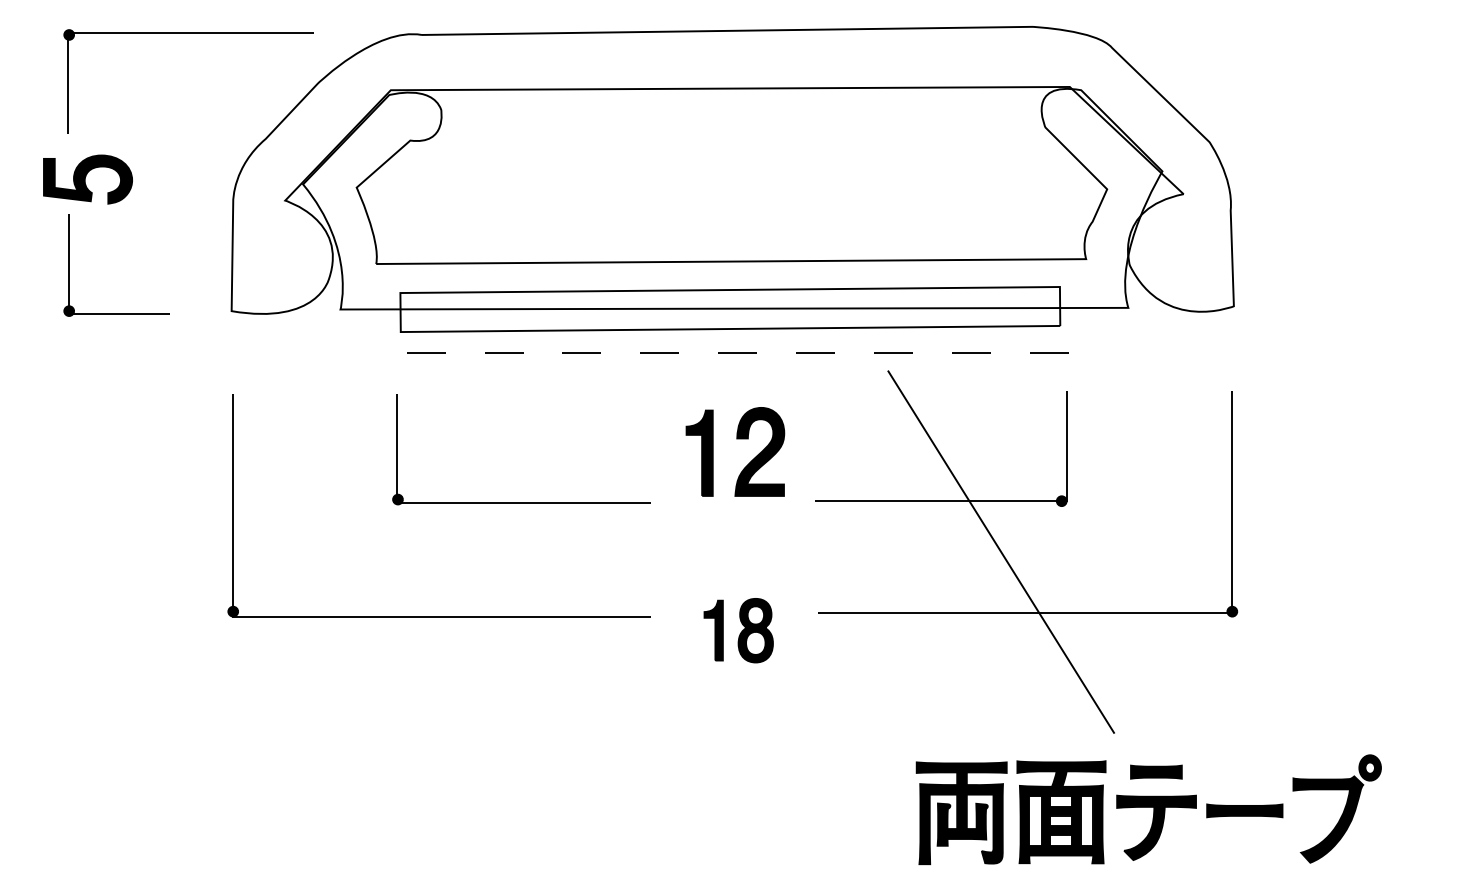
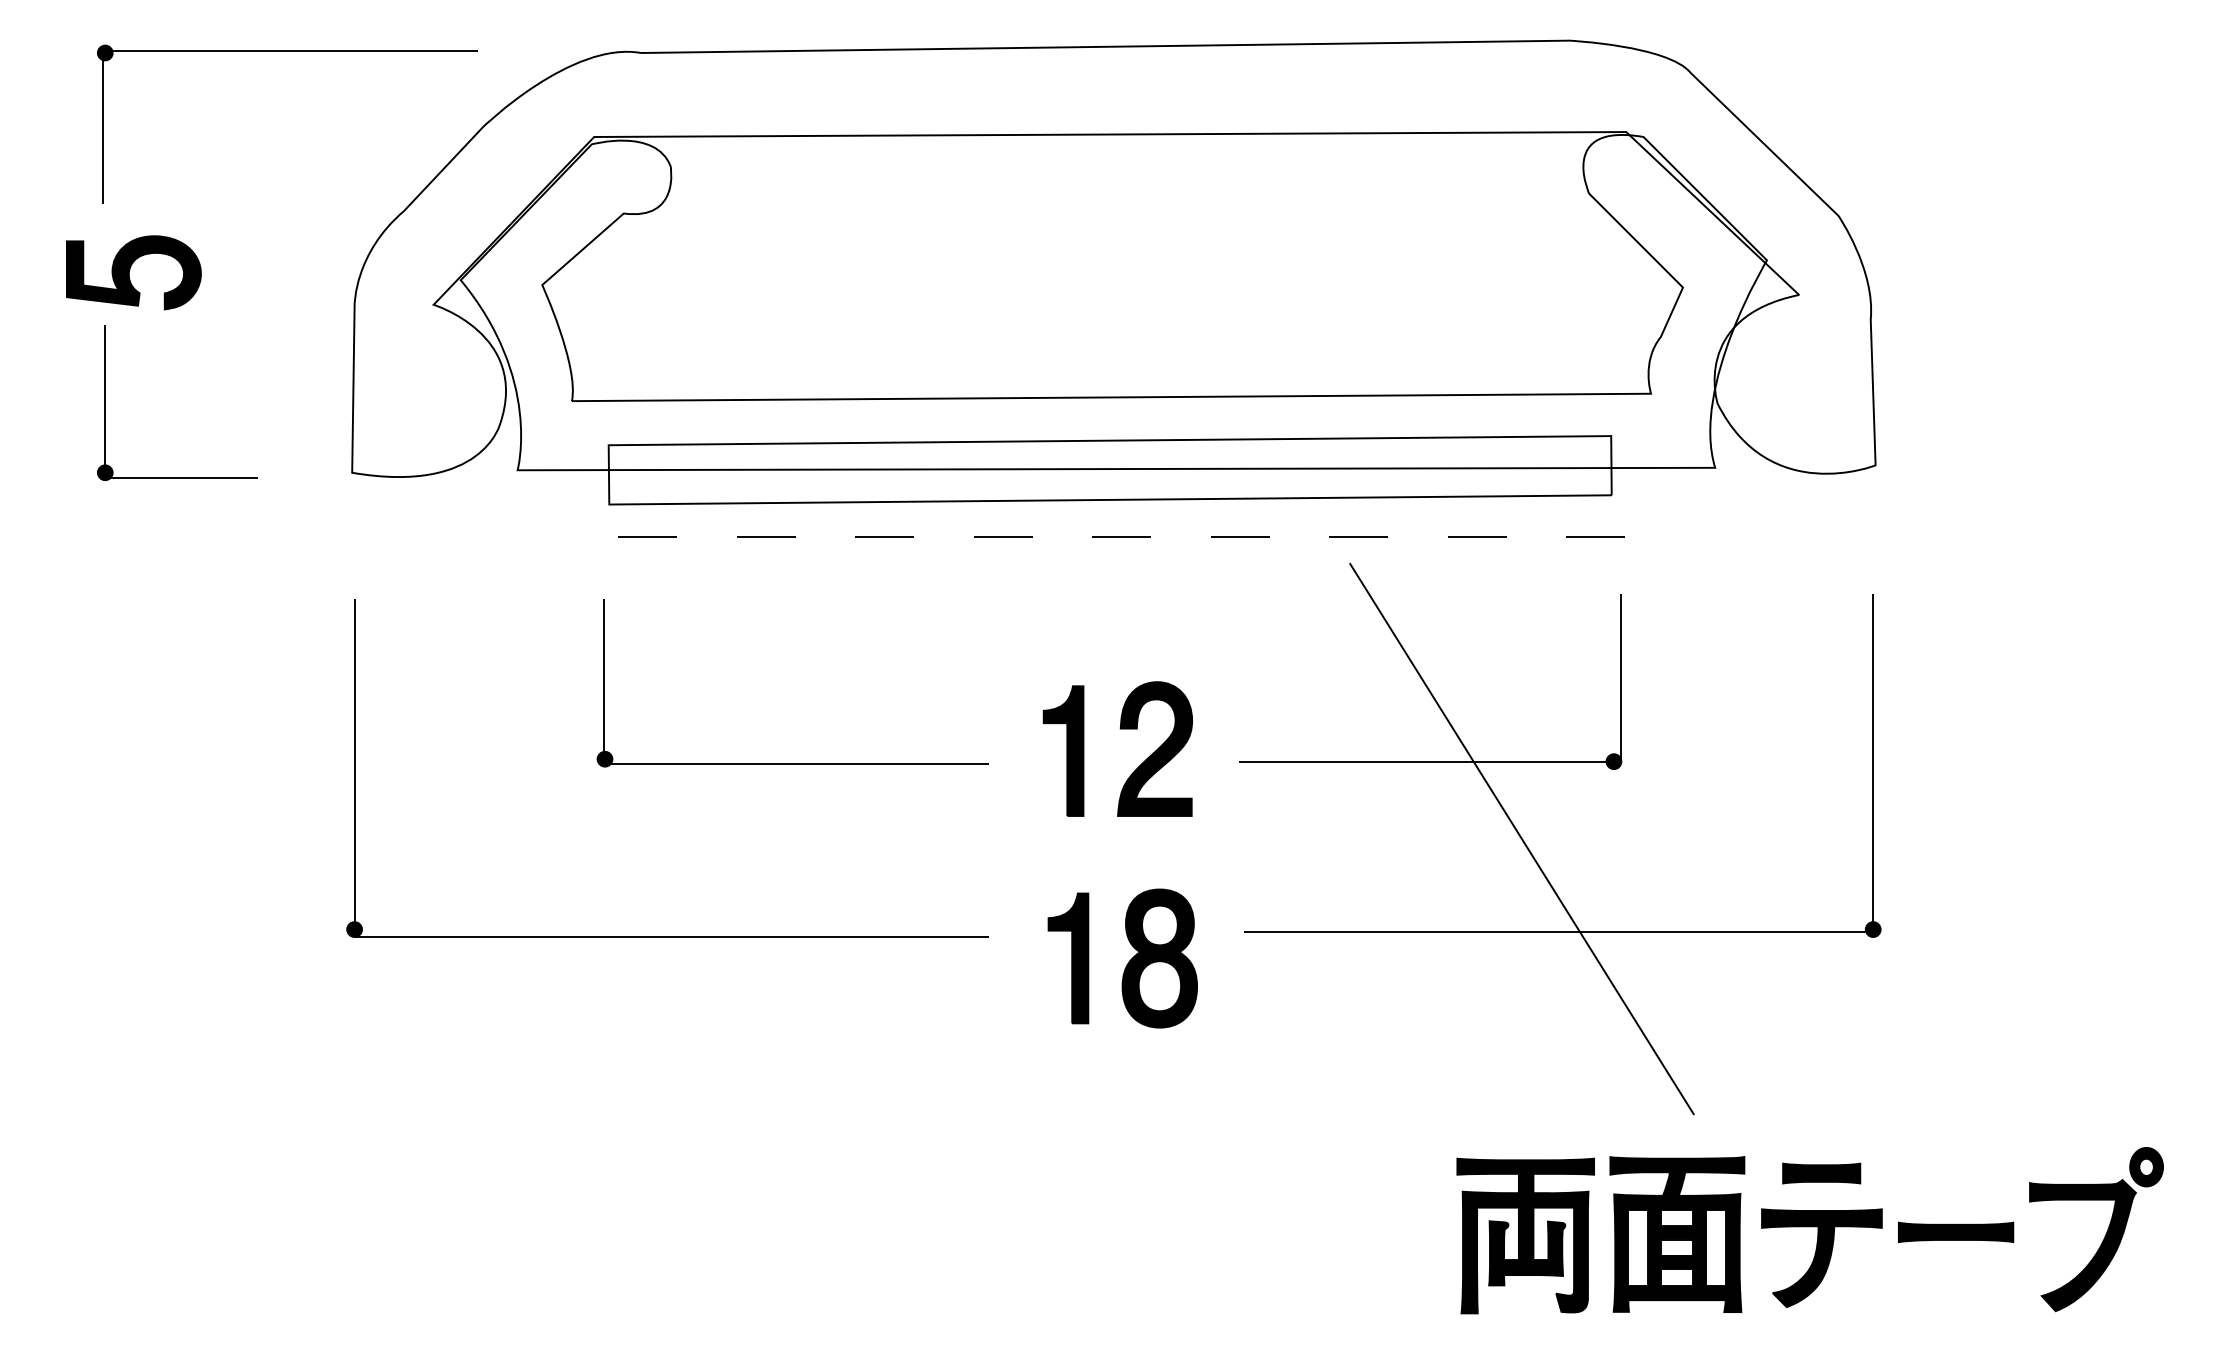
part: (736, 439) -> (1119, 730), moved
part: (738, 630) -> (1122, 958), size x1.43
part: (1148, 809) -> (1809, 1230), moved

